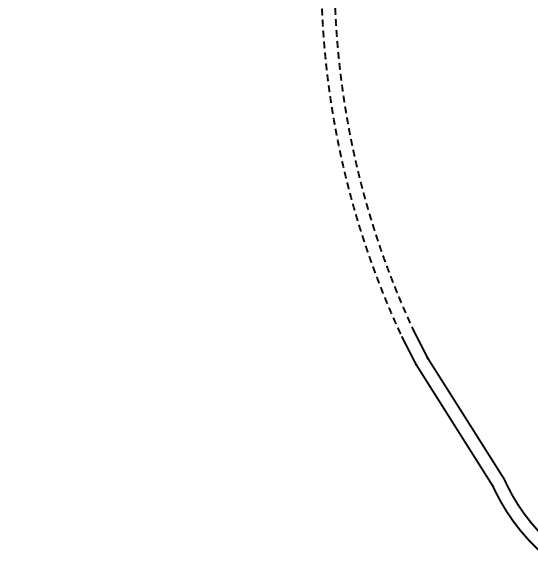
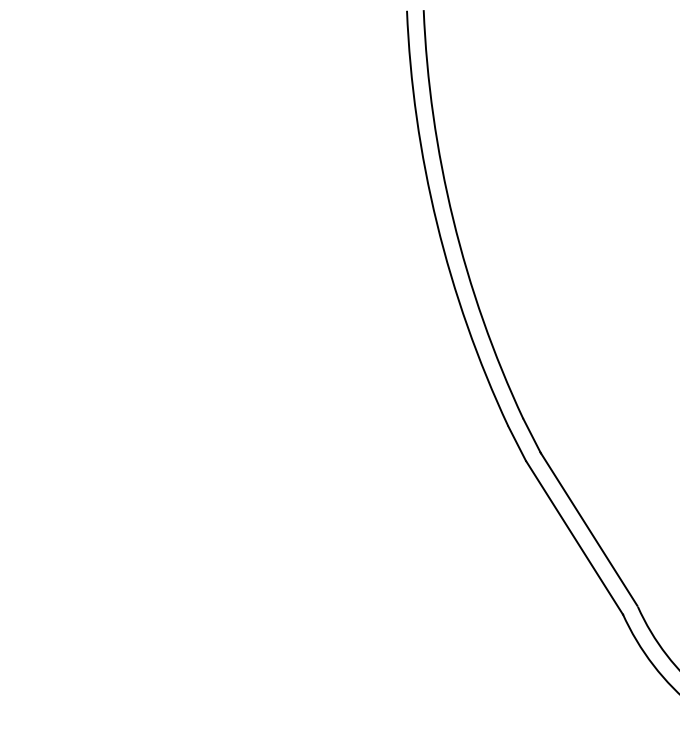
arc: (358, 173) -> (453, 219), dashed -> solid
arc: (345, 176) -> (436, 223), dashed -> solid

